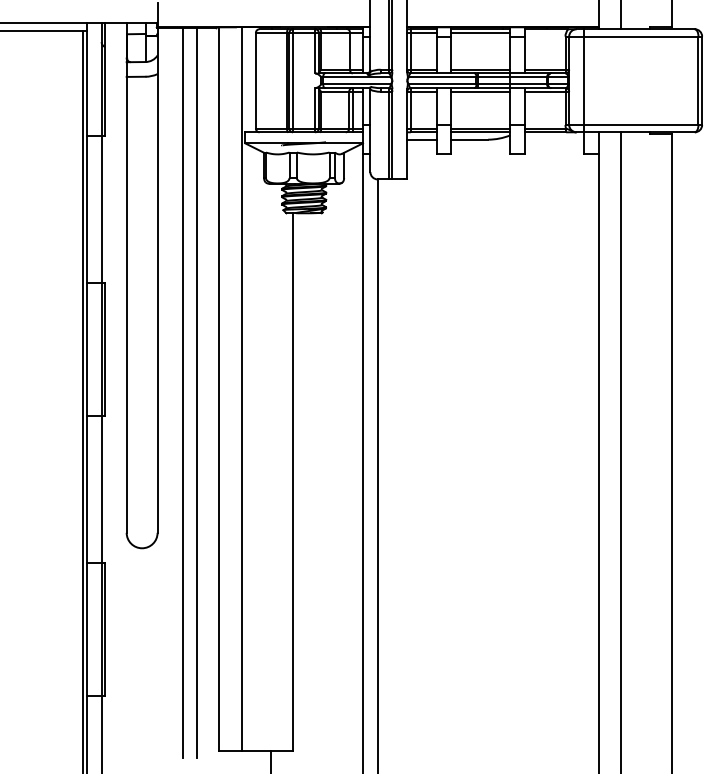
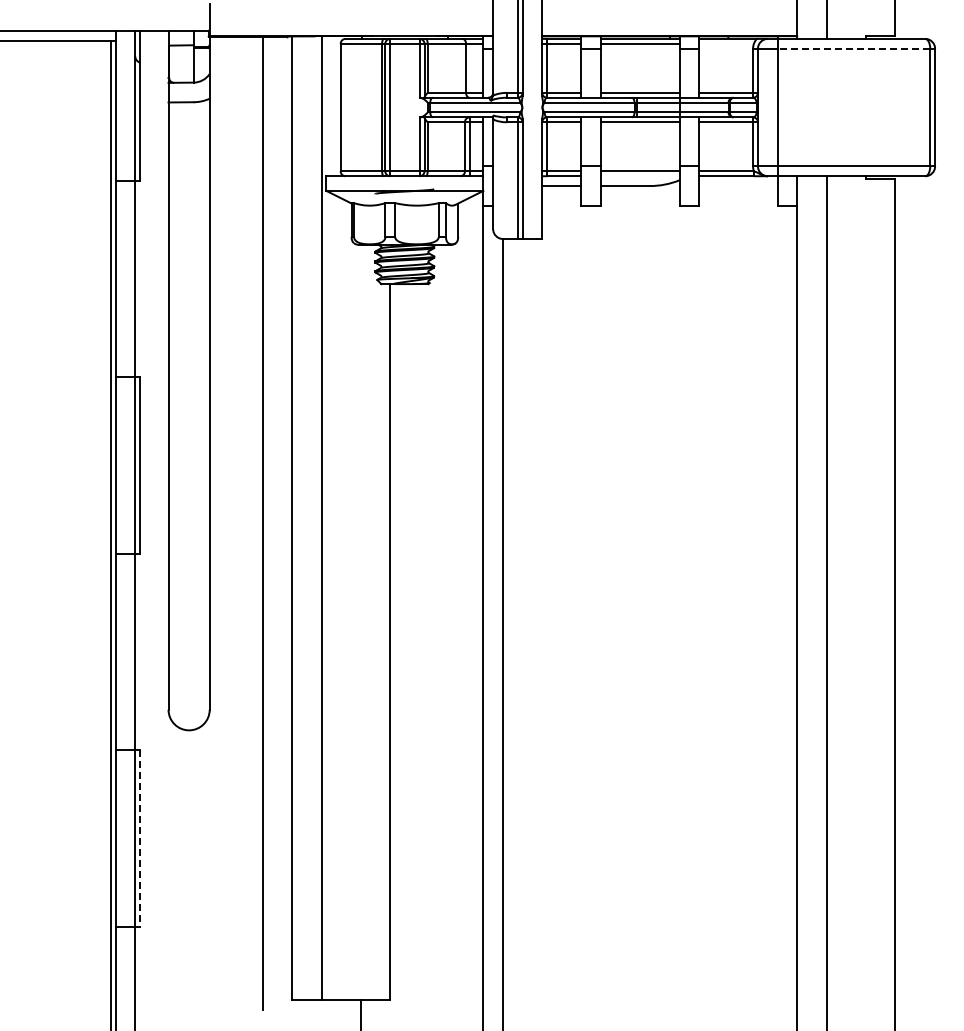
line: (640, 36) -> (853, 48), solid -> dashed
line: (480, 132) -> (640, 176), removed
line: (182, 392) -> (243, 522), removed
line: (105, 629) -> (140, 838), solid -> dashed

